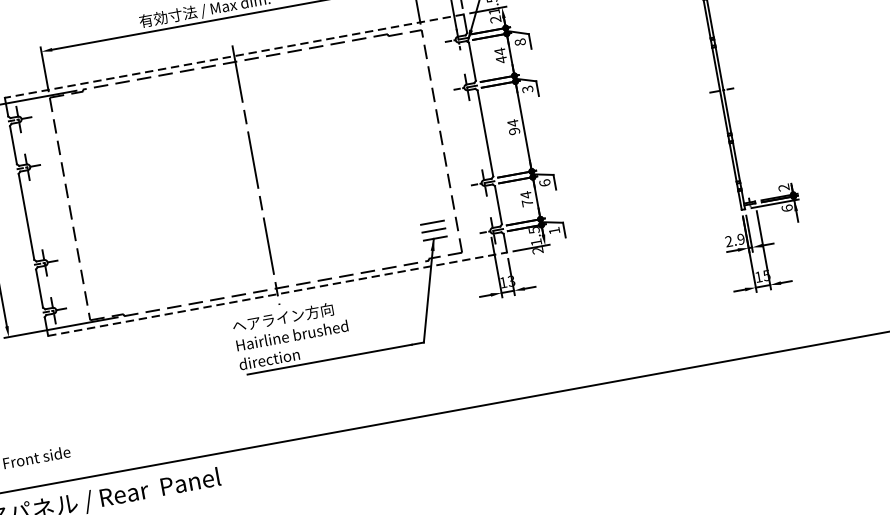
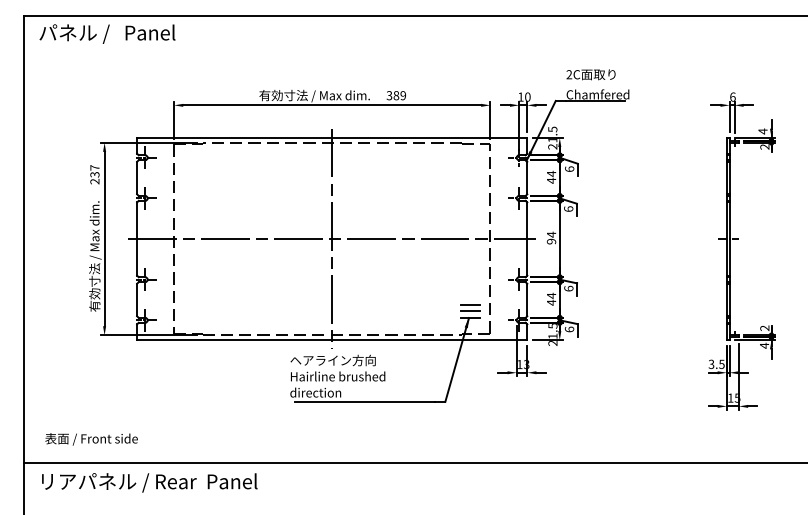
text: (520, 41) -> (569, 168), 8 -> 6
line: (233, 55) -> (331, 137), dashed -> solid
text: (527, 88) -> (568, 208), 3 -> 6
line: (255, 175) -> (331, 239), added
text: (527, 202) -> (551, 302), 74 -> 44
text: (787, 207) -> (764, 345), 6 -> 4
text: (554, 230) -> (569, 329), 1 -> 6
text: (734, 240) -> (716, 364), 2.9 -> 3.5
line: (278, 294) -> (332, 340), dashed -> solid

